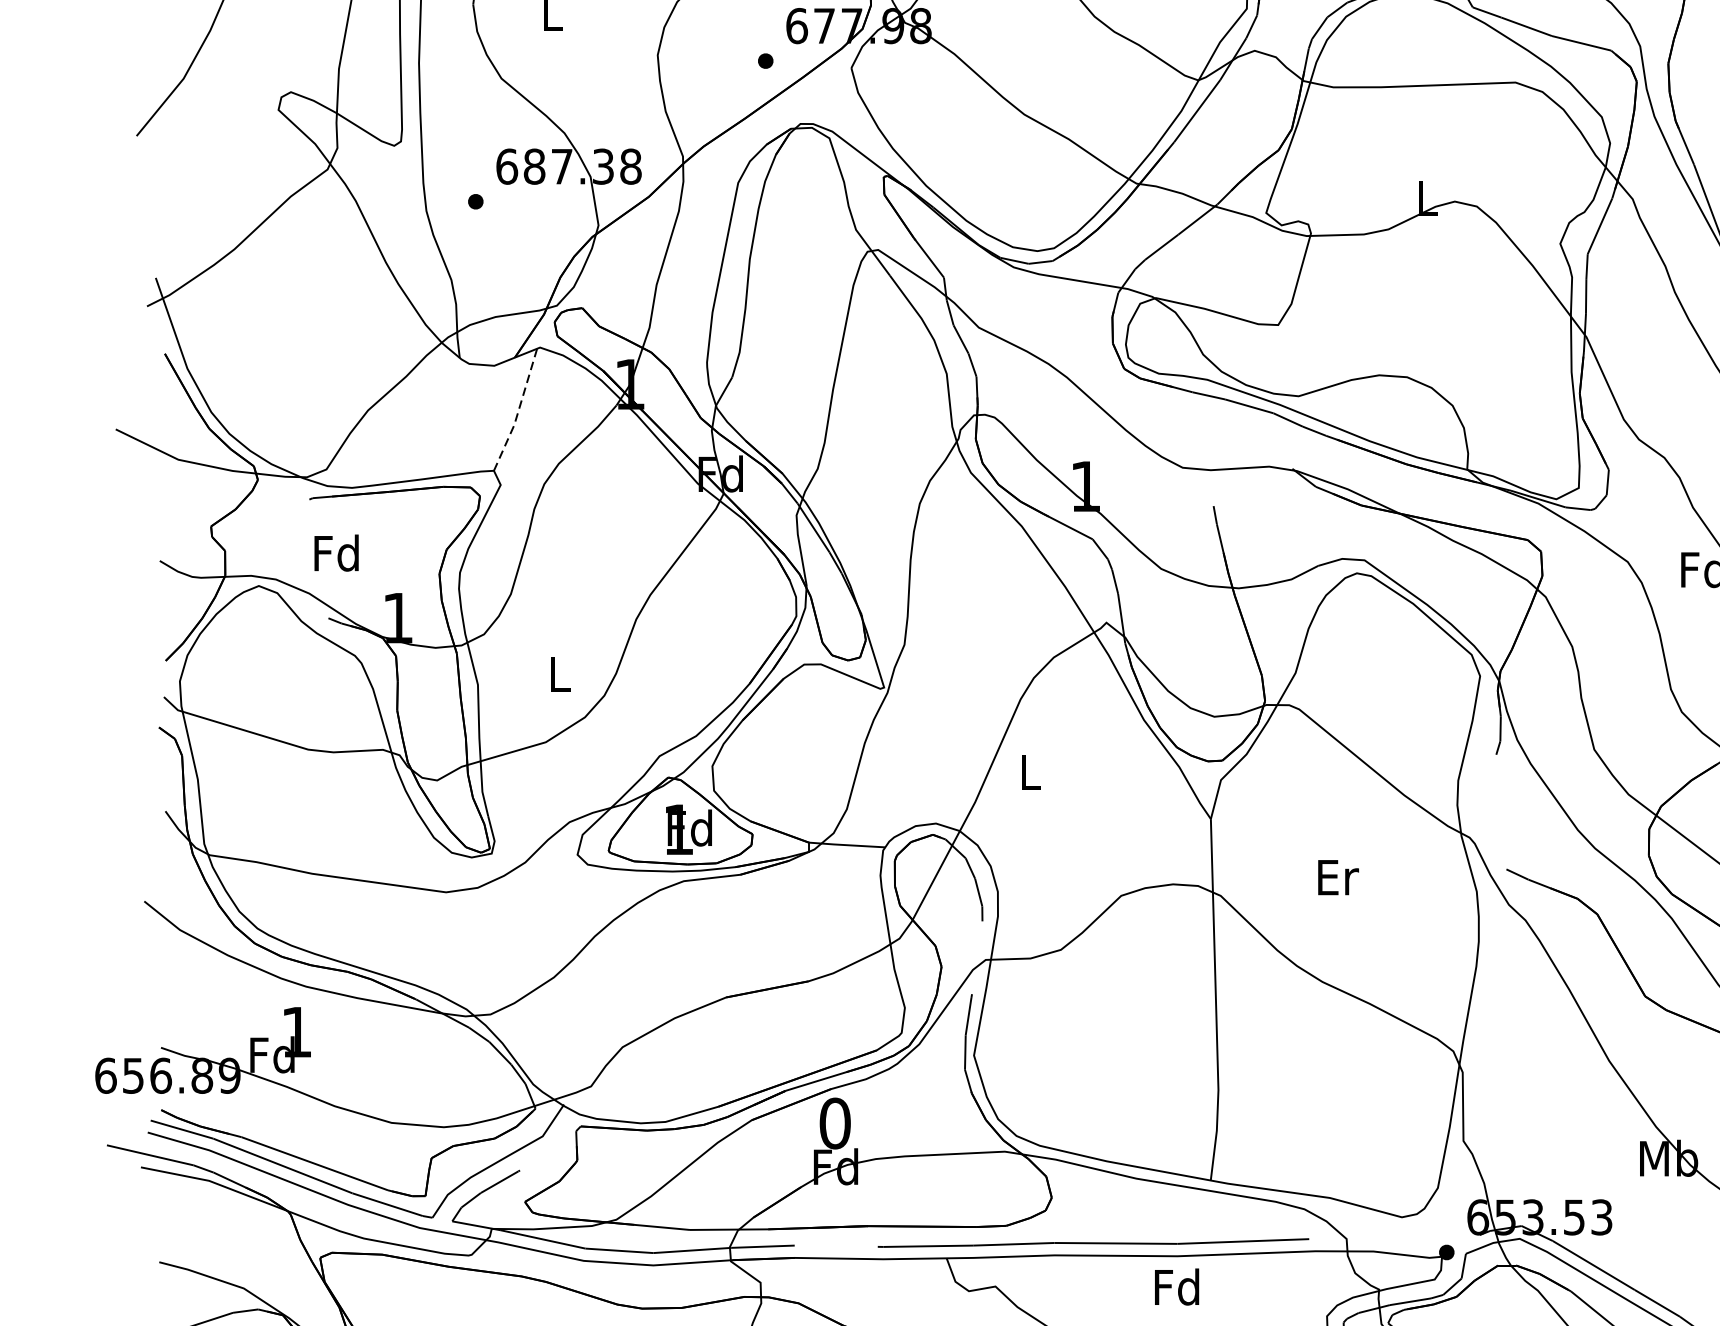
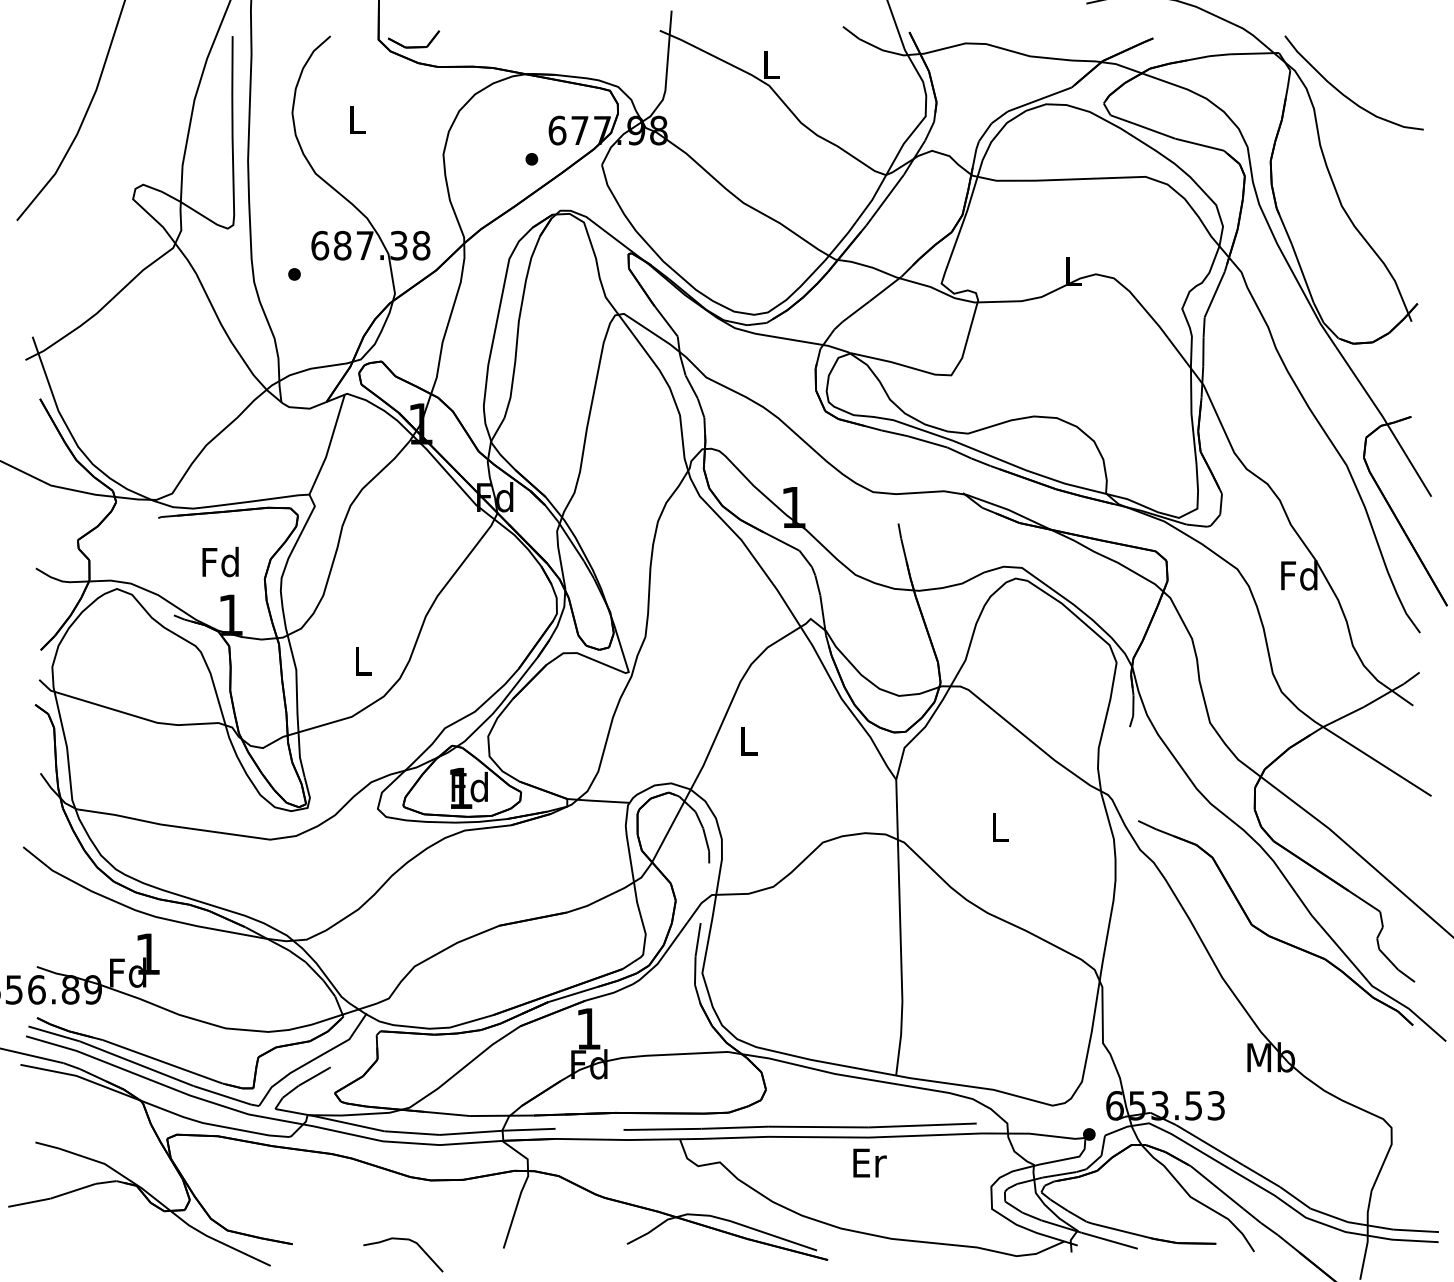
line: (518, 410) -> (329, 445), dashed -> solid
text: (336, 552) -> (220, 561), moved
text: (1338, 877) -> (1000, 827), Er -> L
text: (834, 1123) -> (588, 1028), 0 -> 1
text: (1177, 1286) -> (868, 1162), Fd -> Er

